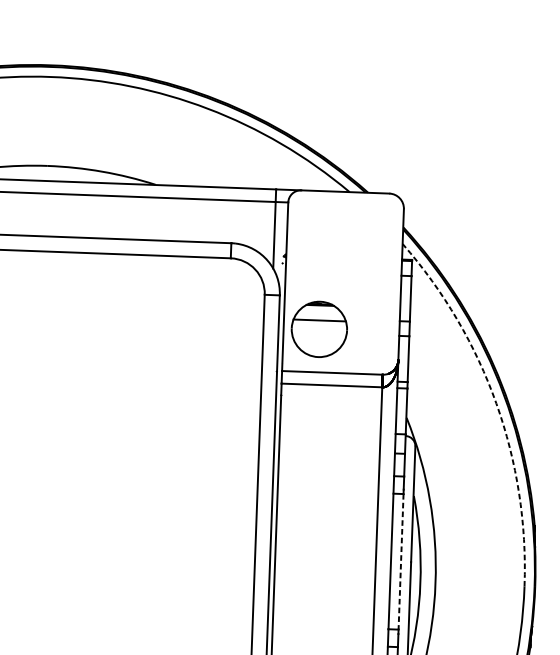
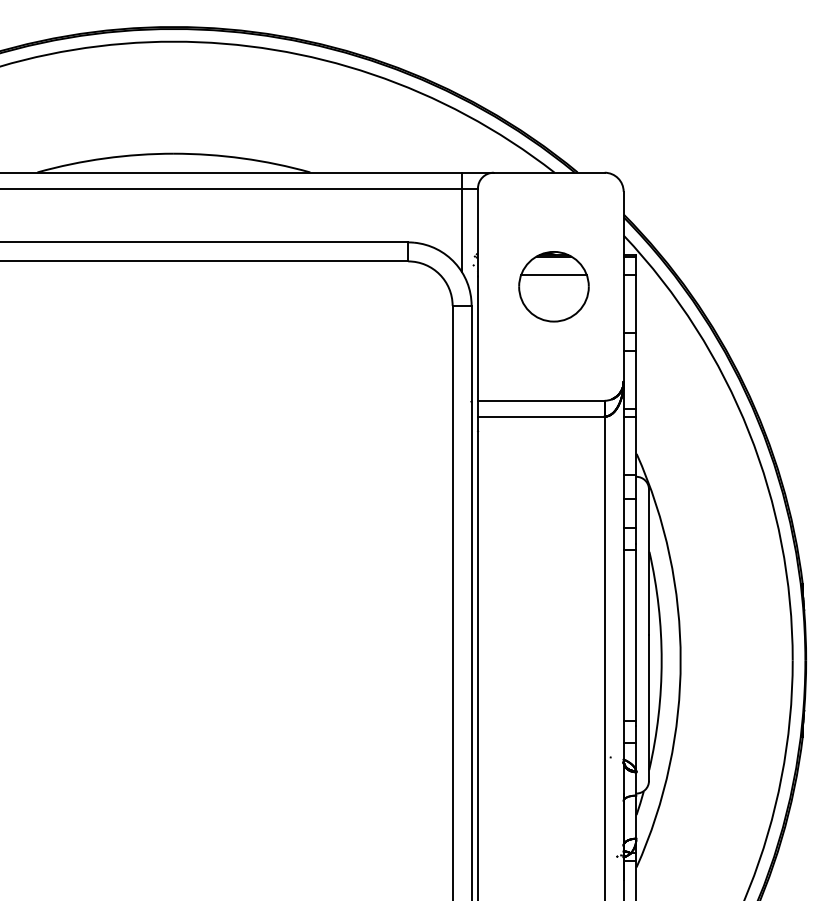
part: (319, 329) -> (553, 286), moved
arc: (496, 403) -> (748, 431), dashed -> solid
line: (401, 562) -> (636, 635), dashed -> solid

